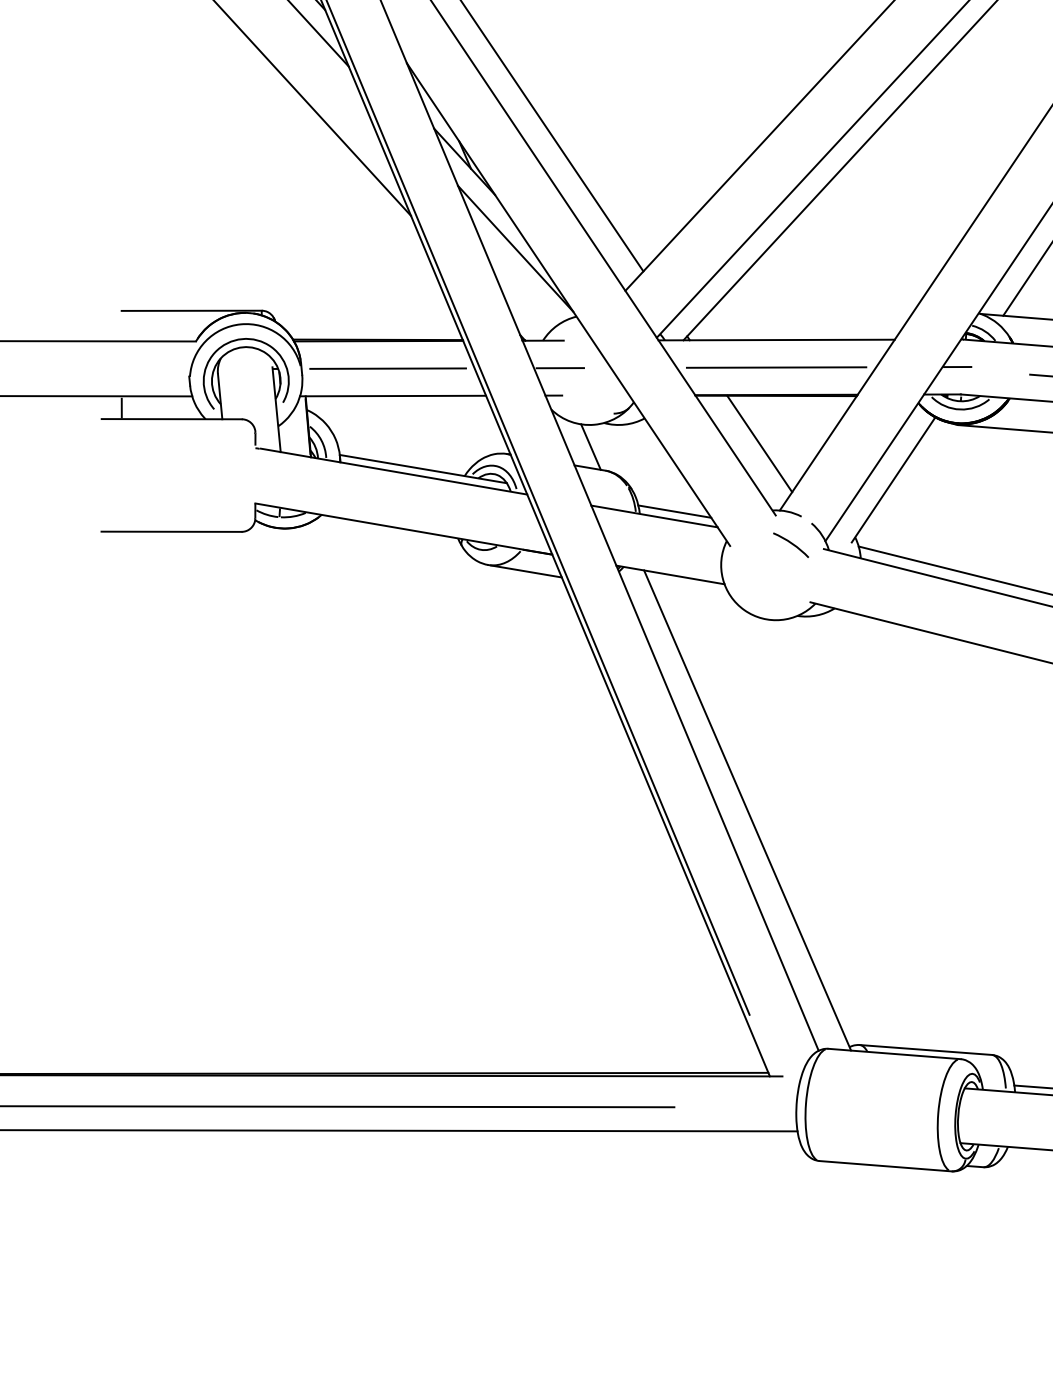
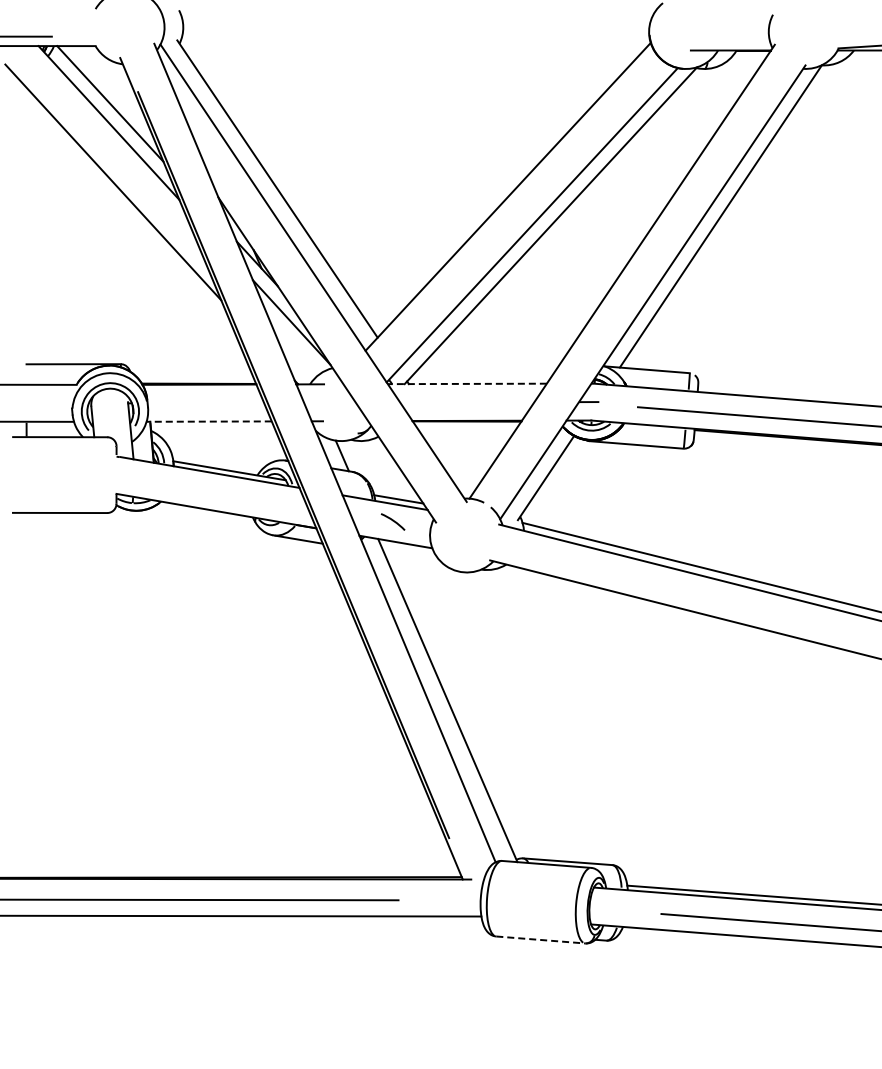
line: (775, 339) -> (466, 383), solid -> dashed
line: (559, 367) -> (321, 402), removed
line: (775, 367) -> (466, 402), removed
line: (387, 369) -> (205, 403), removed
line: (393, 395) -> (209, 421), solid -> dashed
line: (759, 443) -> (455, 453), removed
curve: (790, 544) -> (392, 521), moved
line: (885, 1165) -> (540, 939), solid -> dashed

